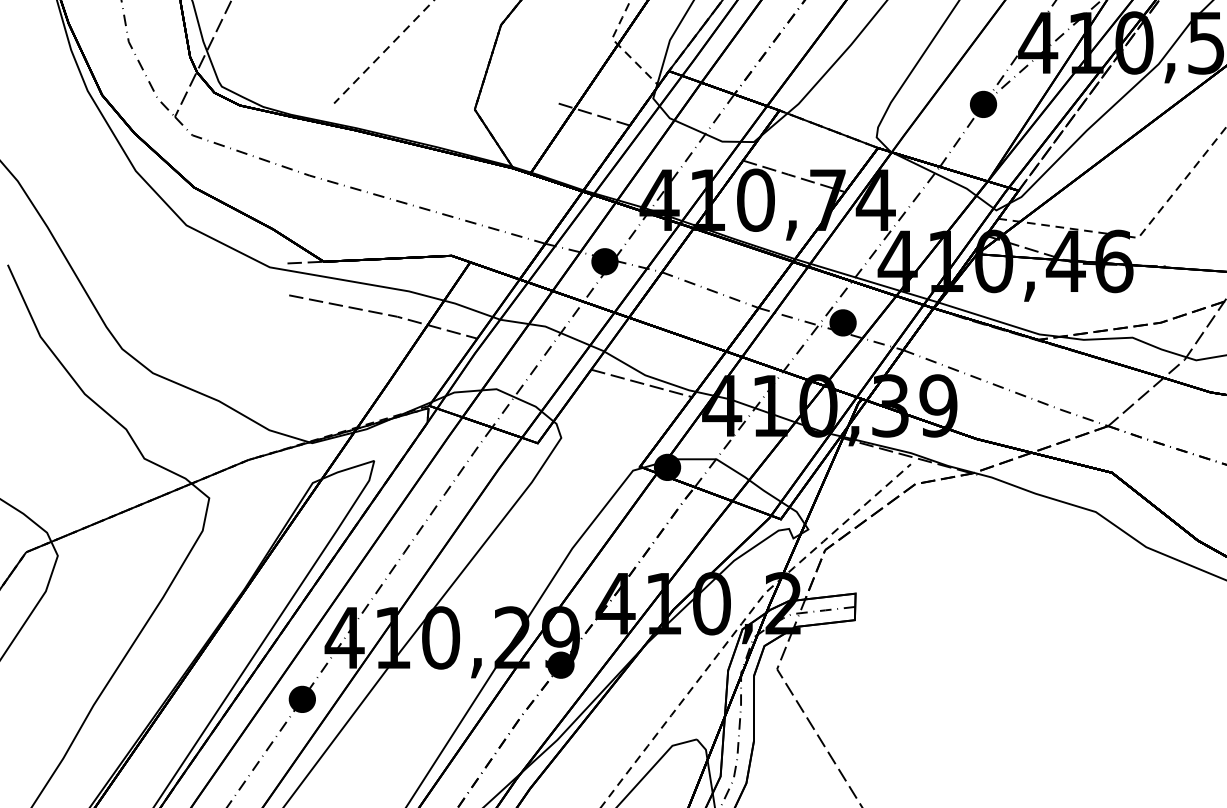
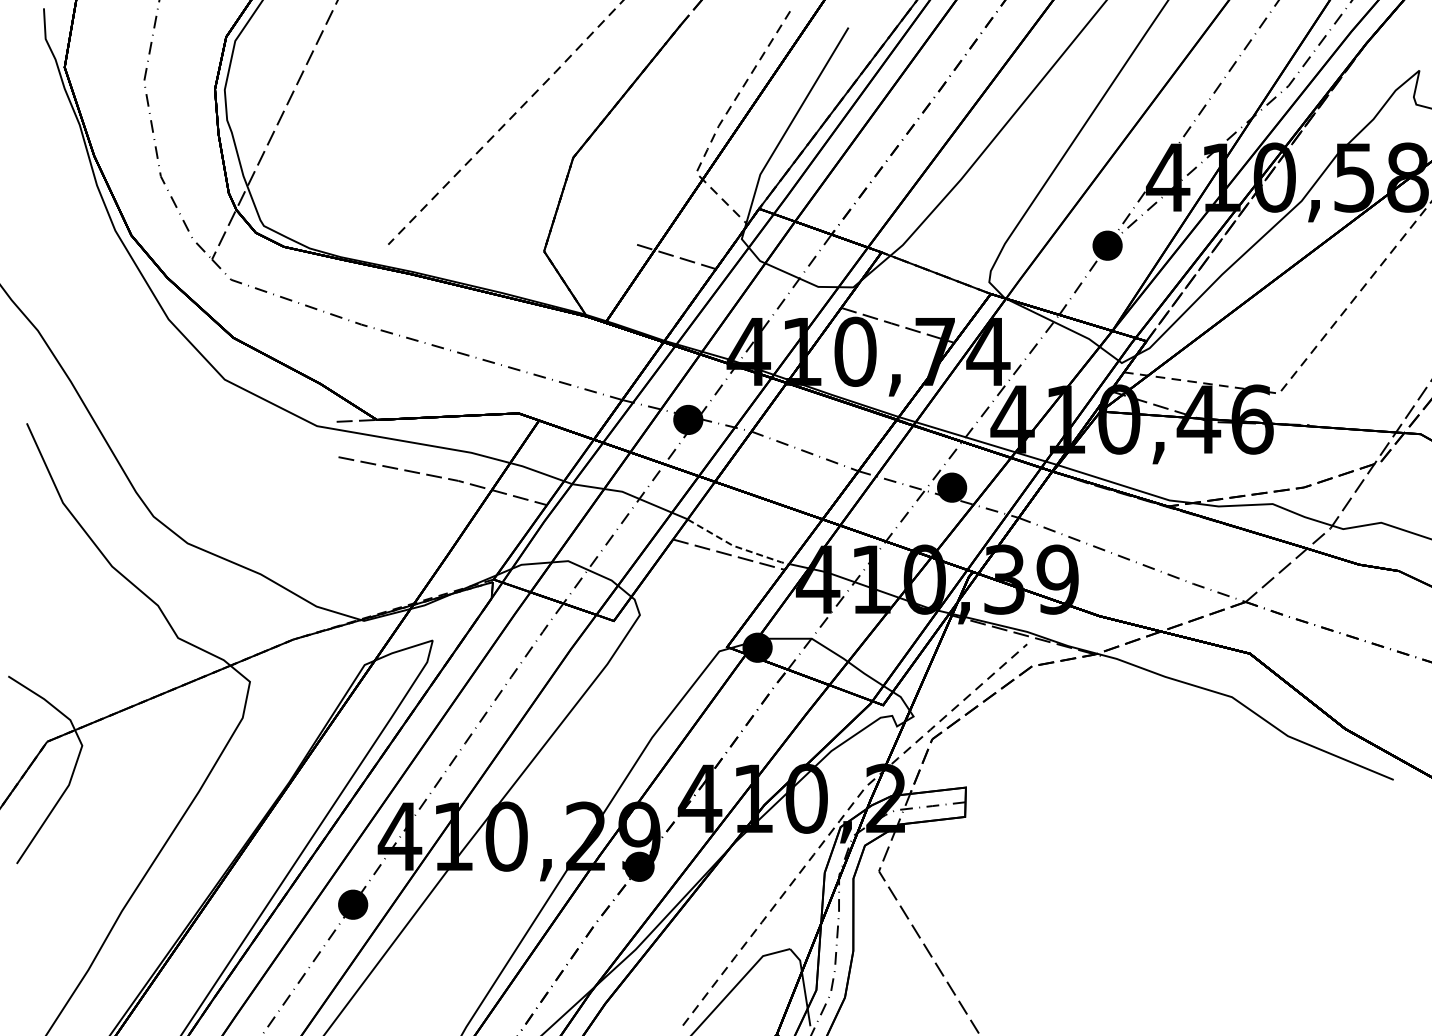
line: (648, 376) -> (736, 547), solid -> dashed

